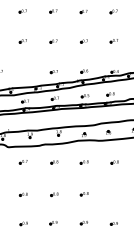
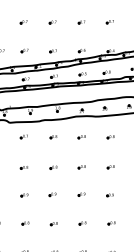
part: (23, 71) -> (24, 50), added
part: (114, 194) -> (110, 167), added

